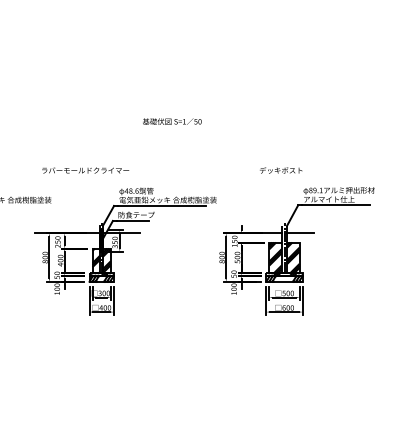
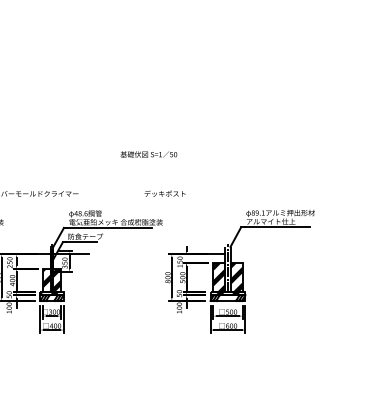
text: (172, 121) -> (149, 154), moved
text: (281, 170) -> (165, 193), moved
line: (300, 233) -> (243, 254), removed

